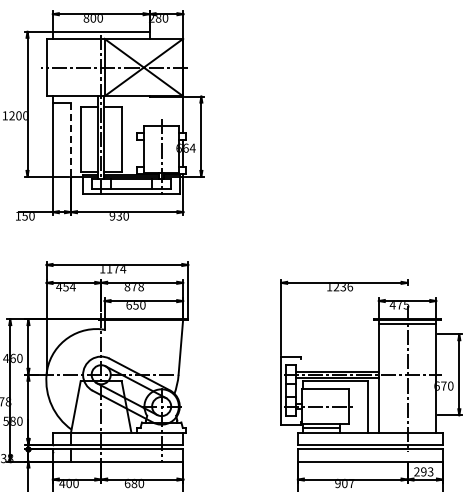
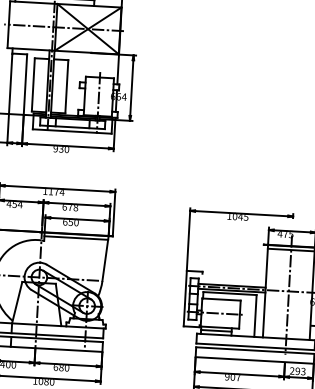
line: (70, 140) -> (25, 85), dashed -> solid
text: (127, 287) -> (64, 207), 878 -> 678
text: (343, 287) -> (240, 217), 1236 -> 1045
line: (143, 323) -> (76, 237), added

